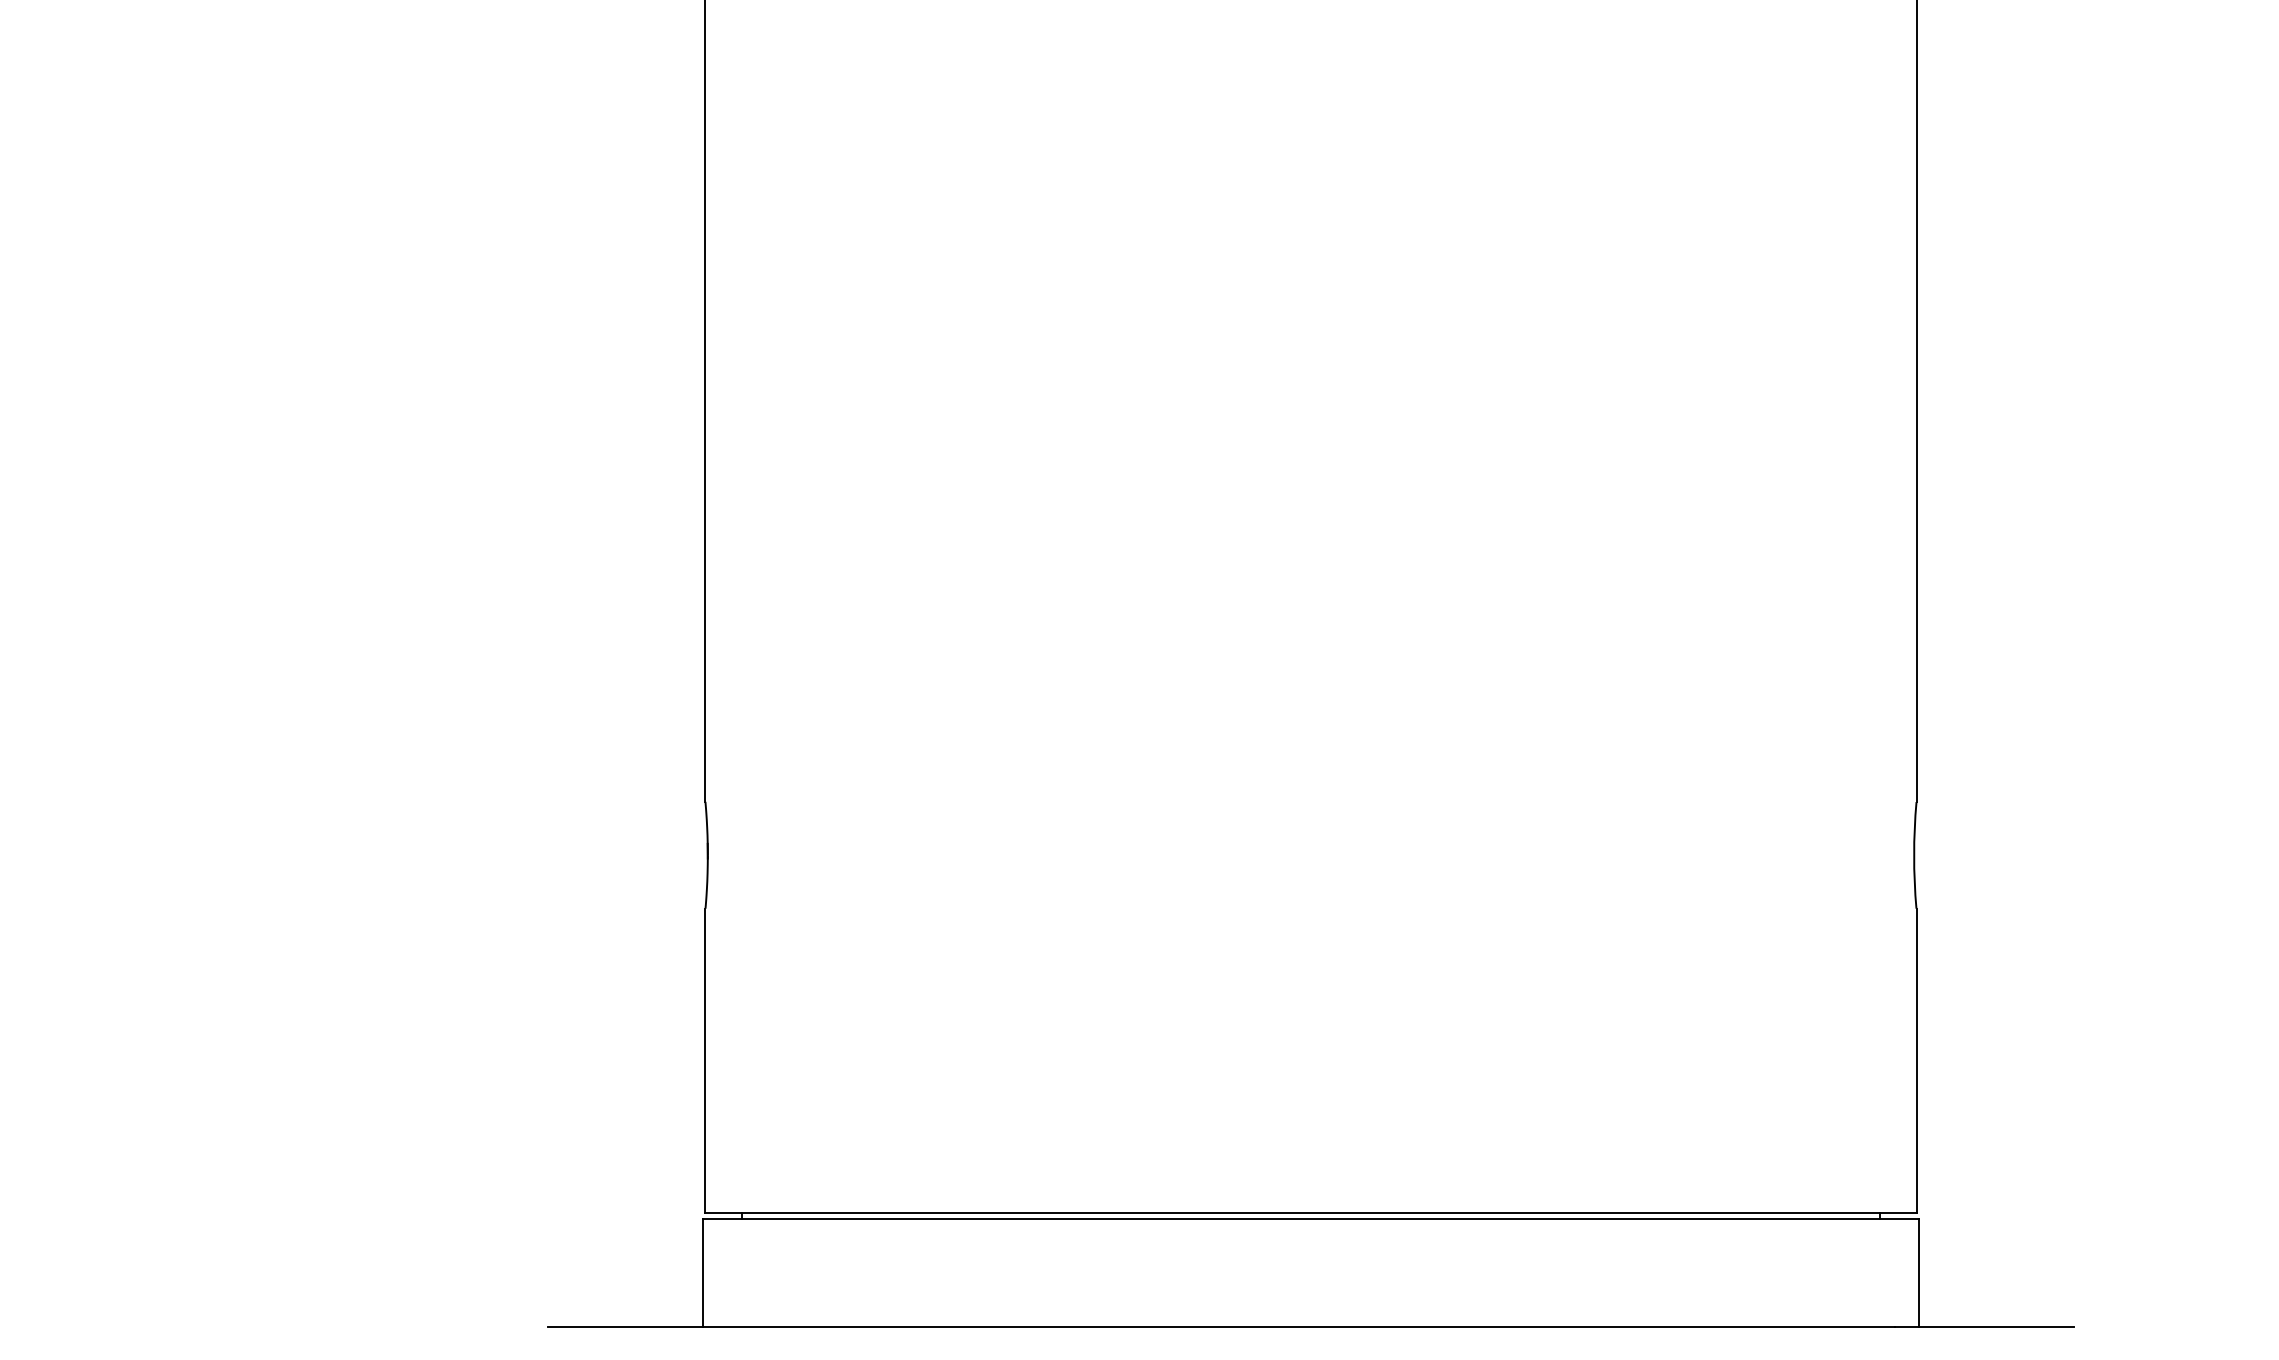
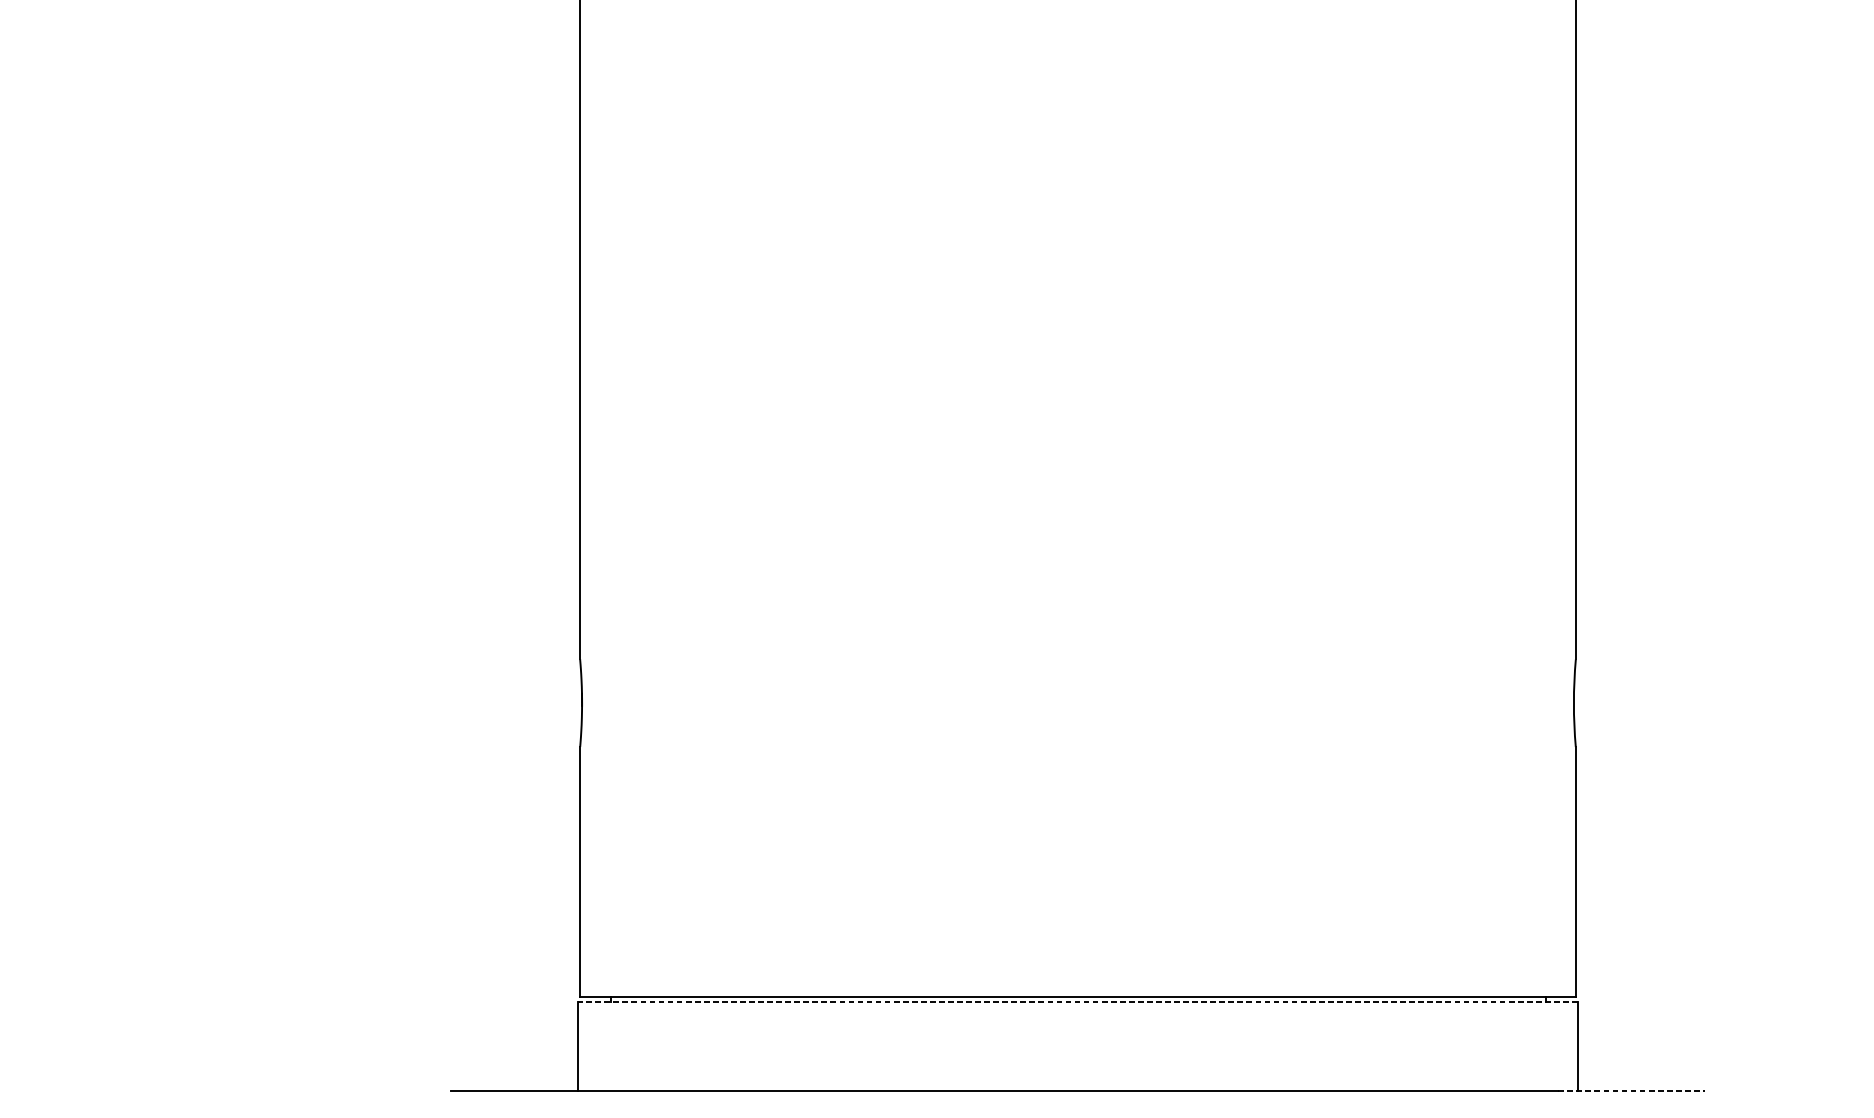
line: (1311, 1219) -> (1078, 1002), solid -> dashed
line: (1985, 1326) -> (1632, 1090), solid -> dashed

